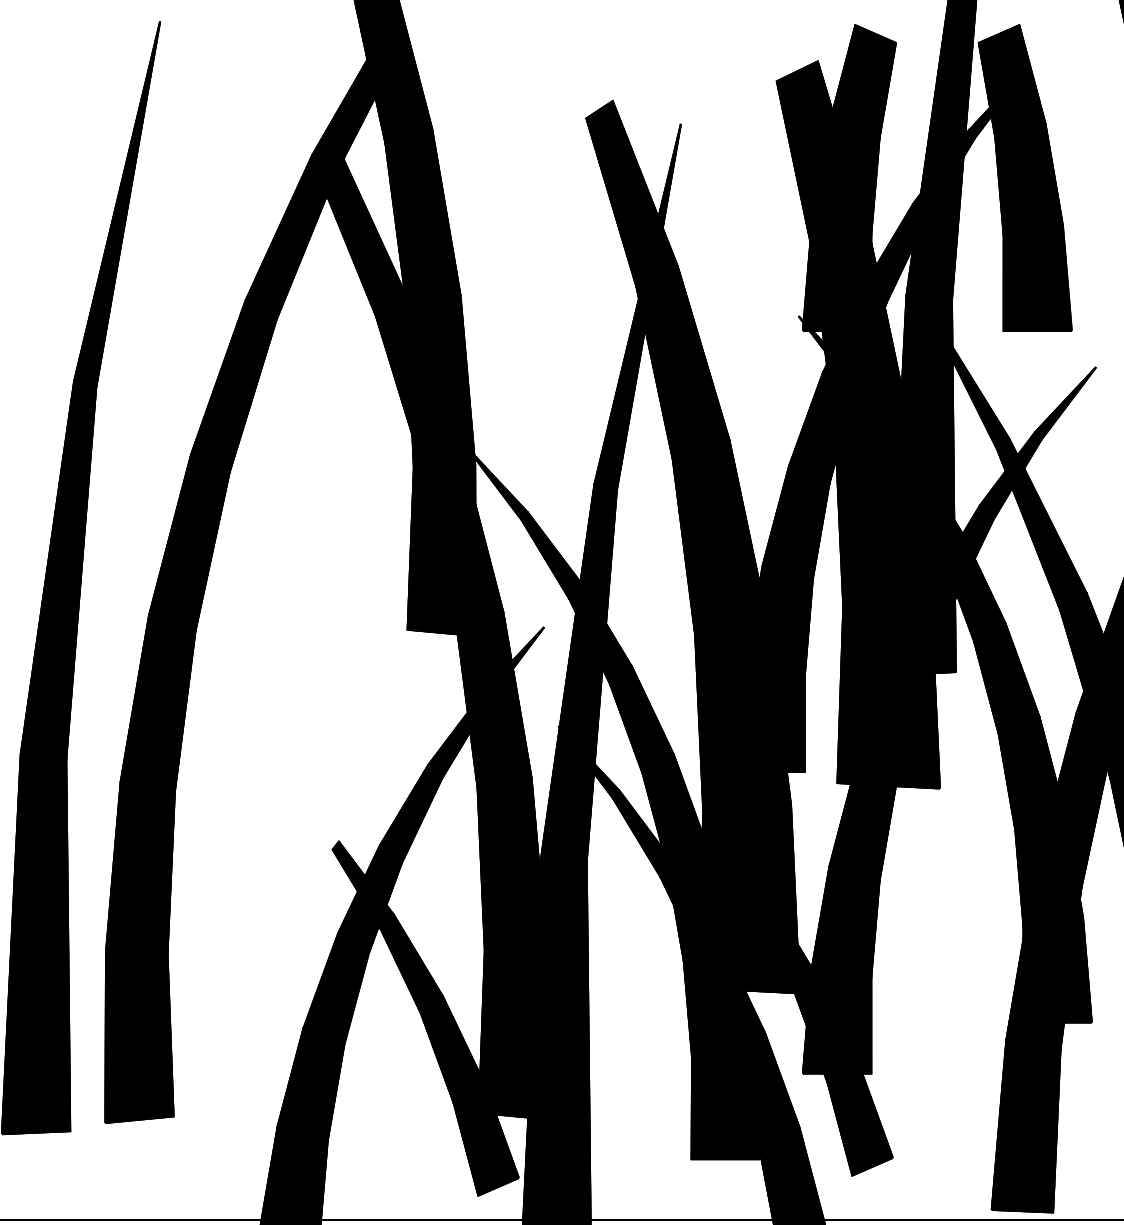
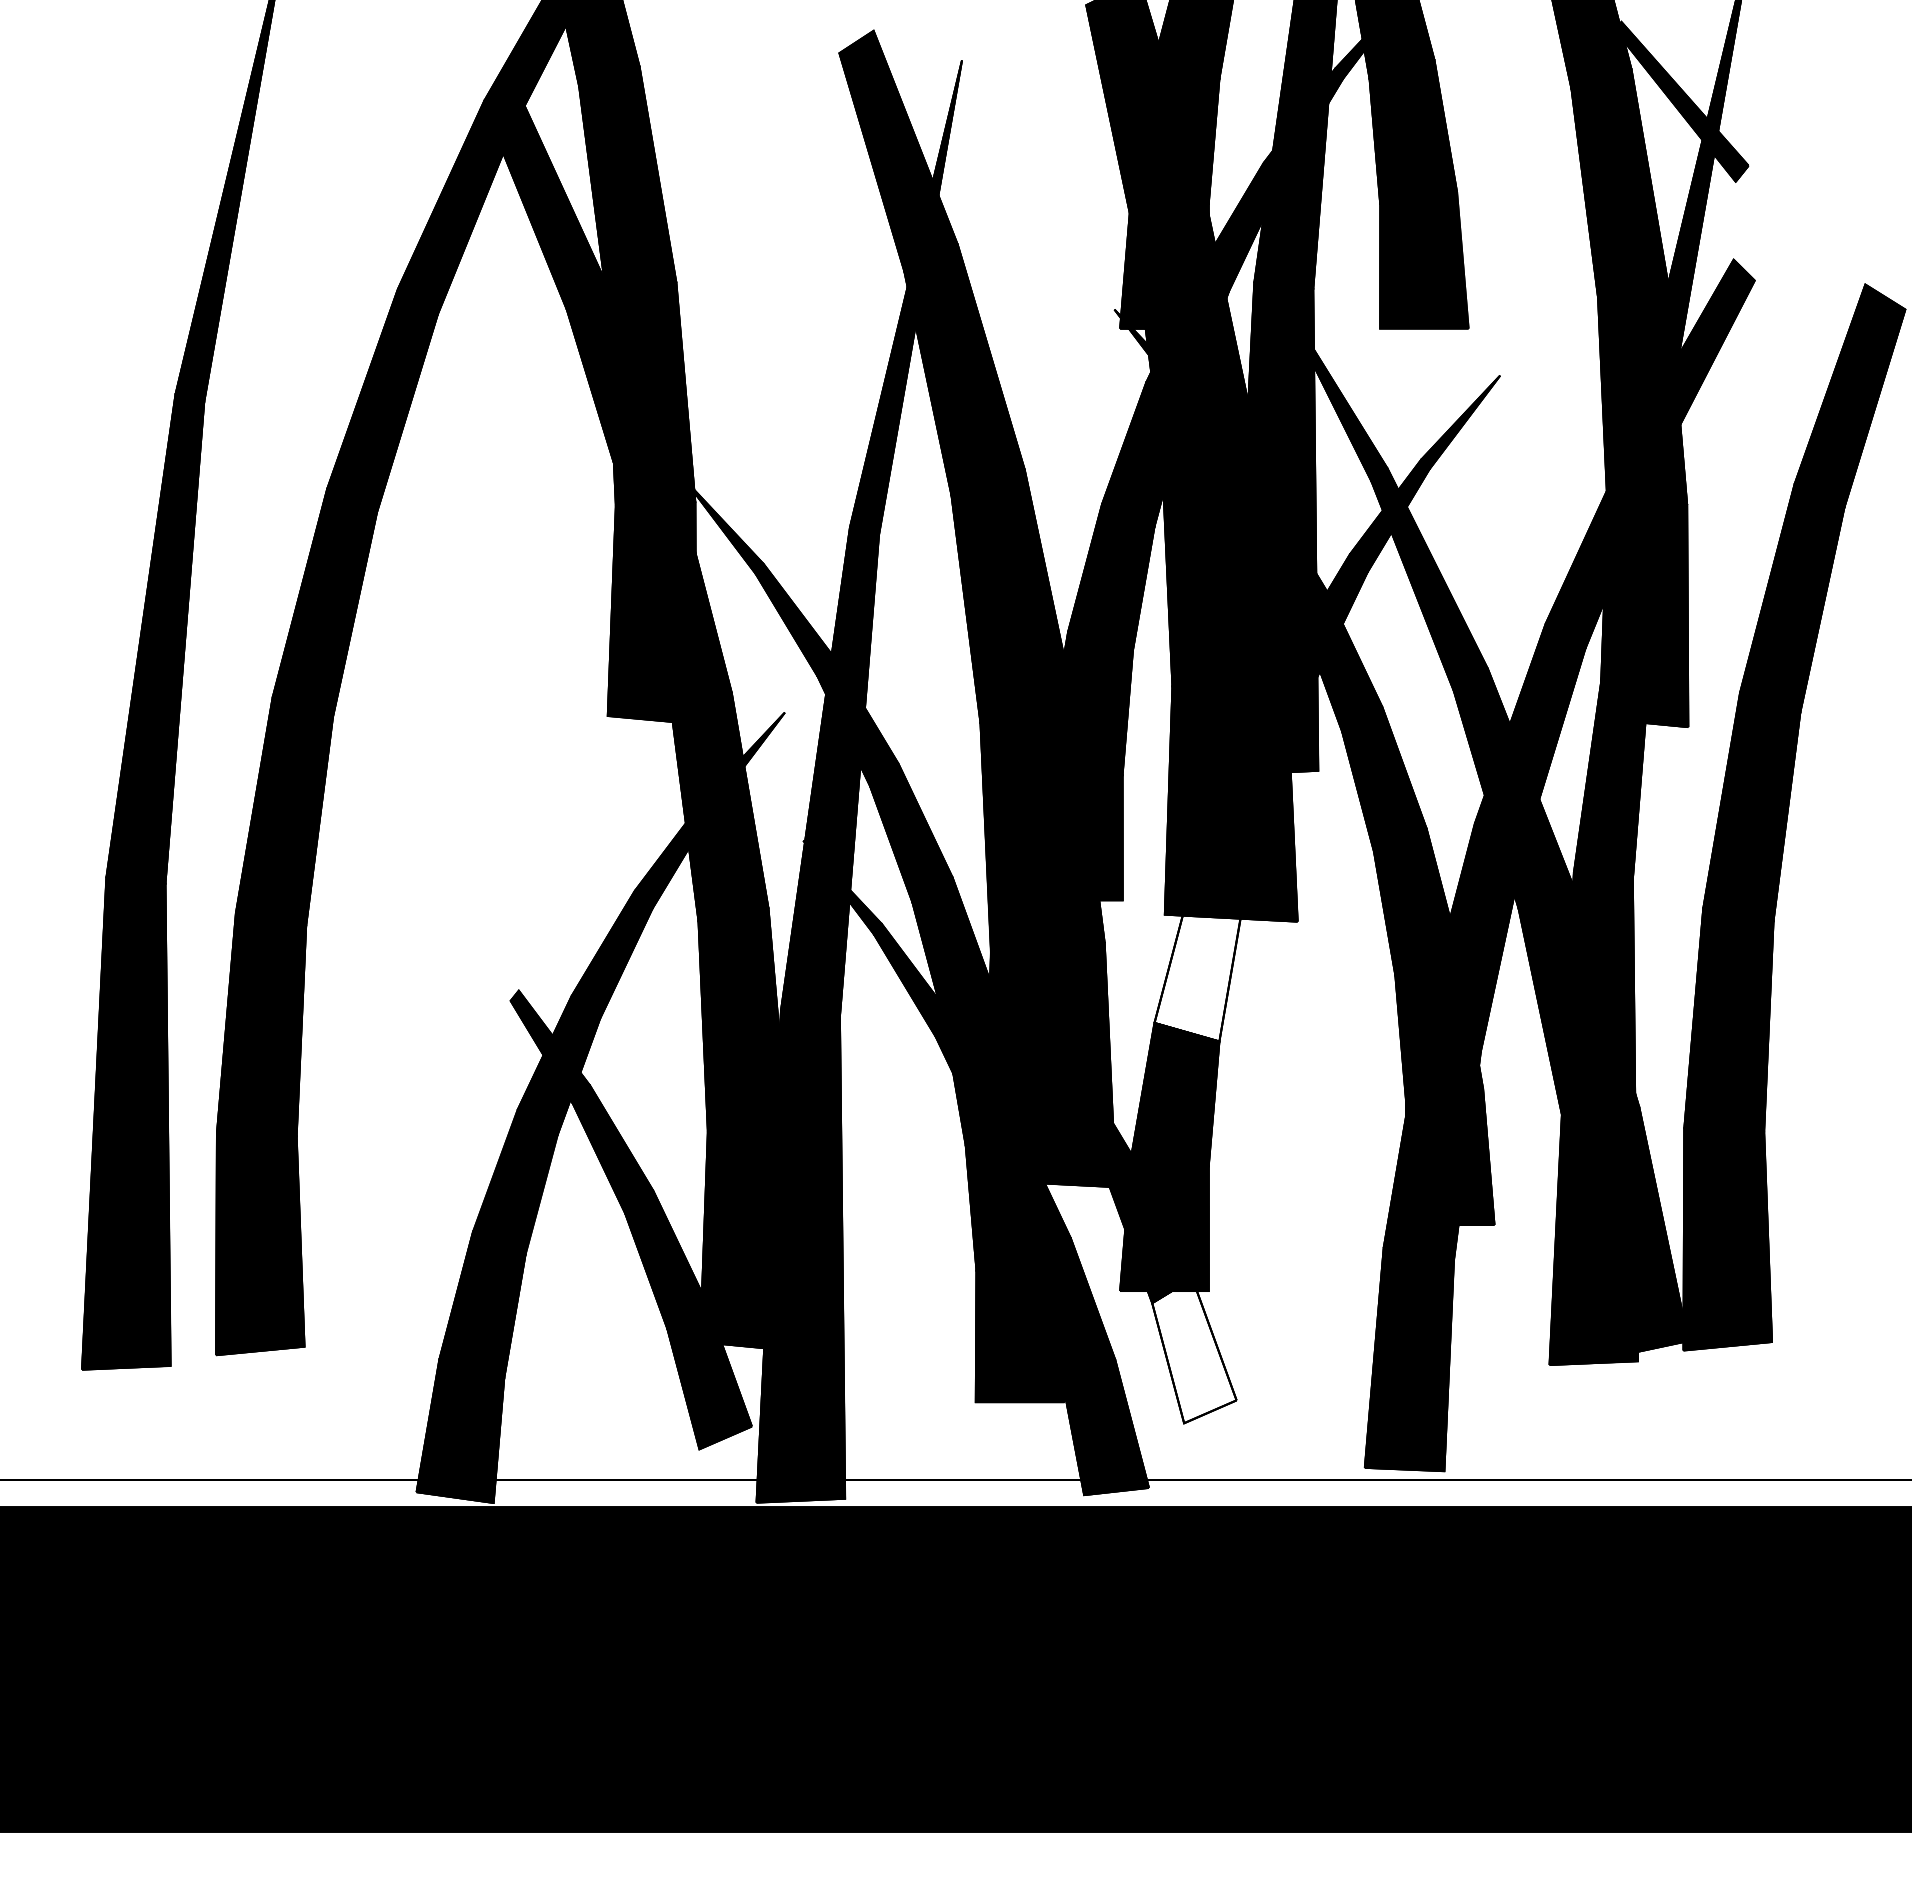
fill: (862, 824) -> (1197, 968), removed
fill: (860, 1119) -> (1194, 1350), removed

